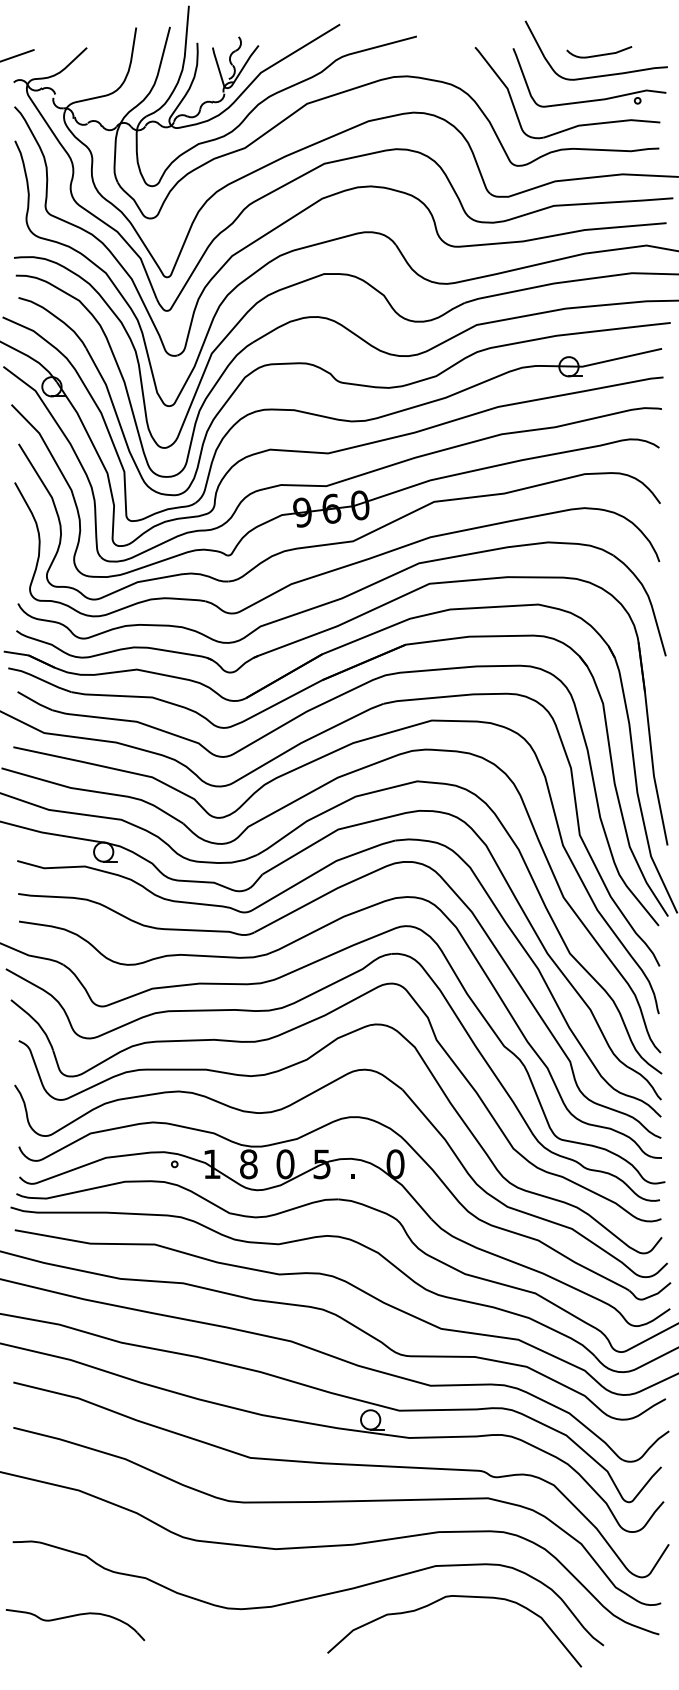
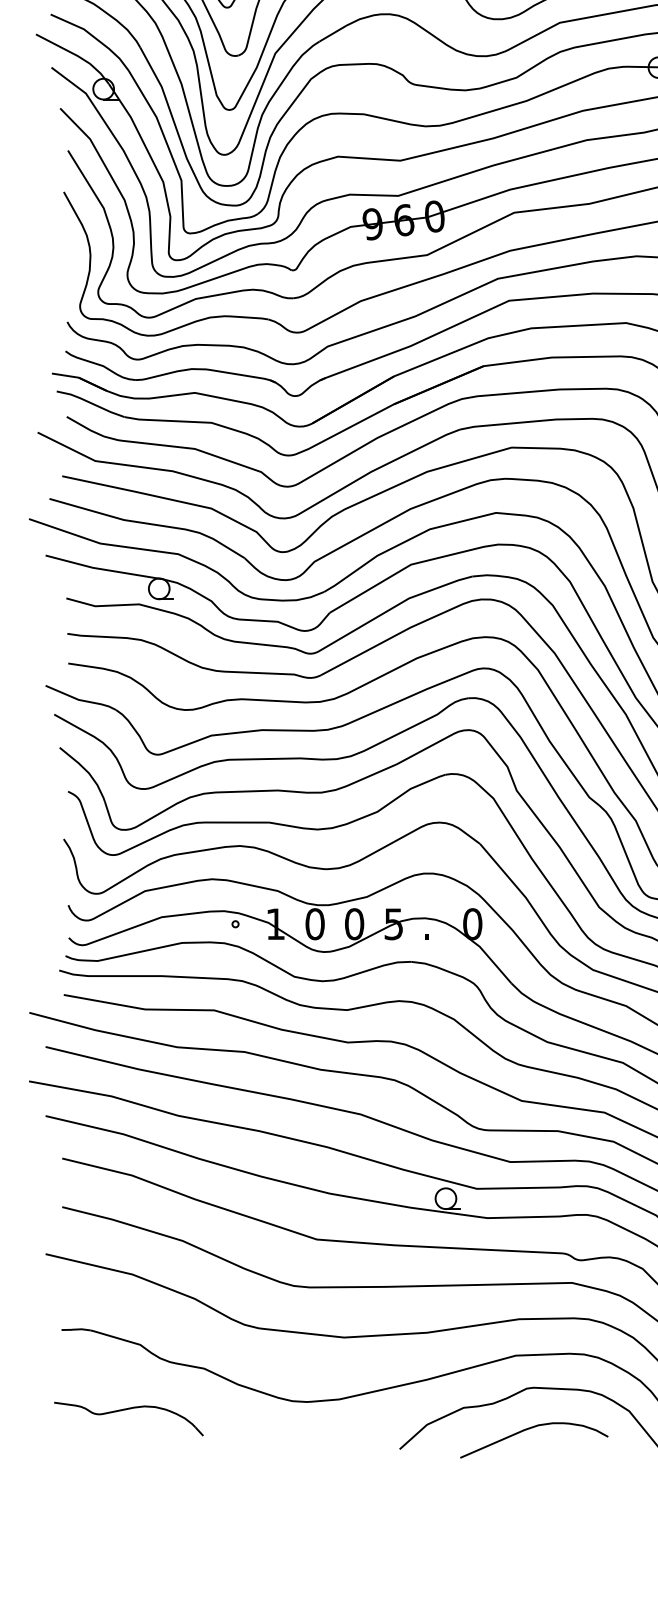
text: (248, 1164) -> (314, 924), 8 -> 0
curve: (449, 1634) -> (530, 1429), added

